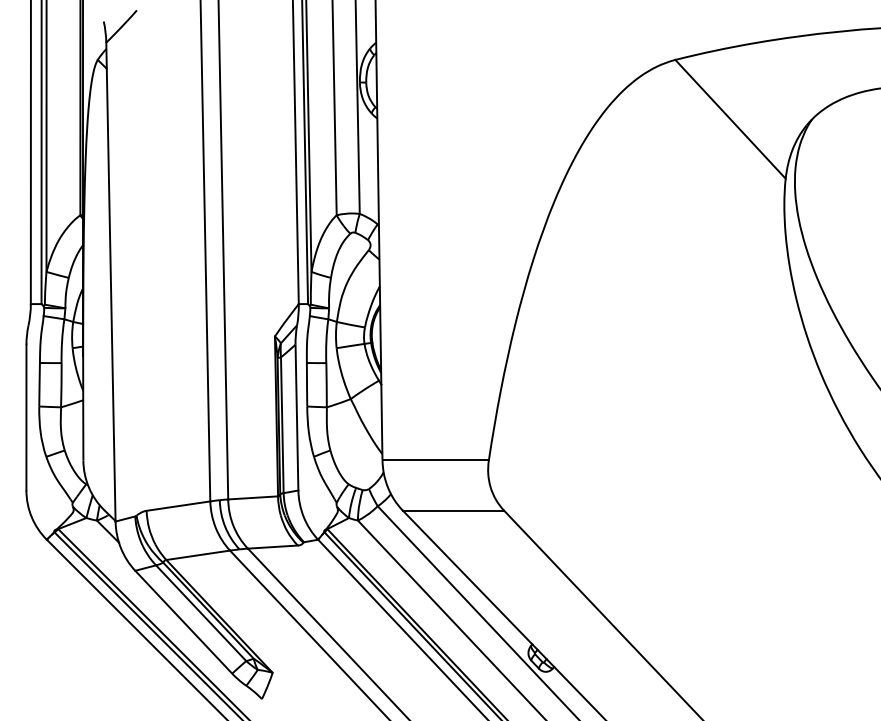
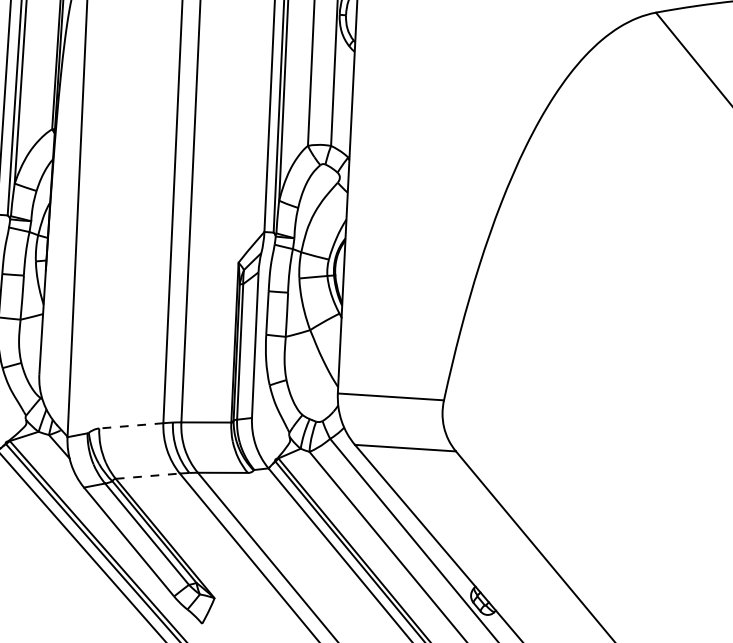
line: (177, 506) -> (130, 426), solid -> dashed
line: (198, 555) -> (148, 476), solid -> dashed

